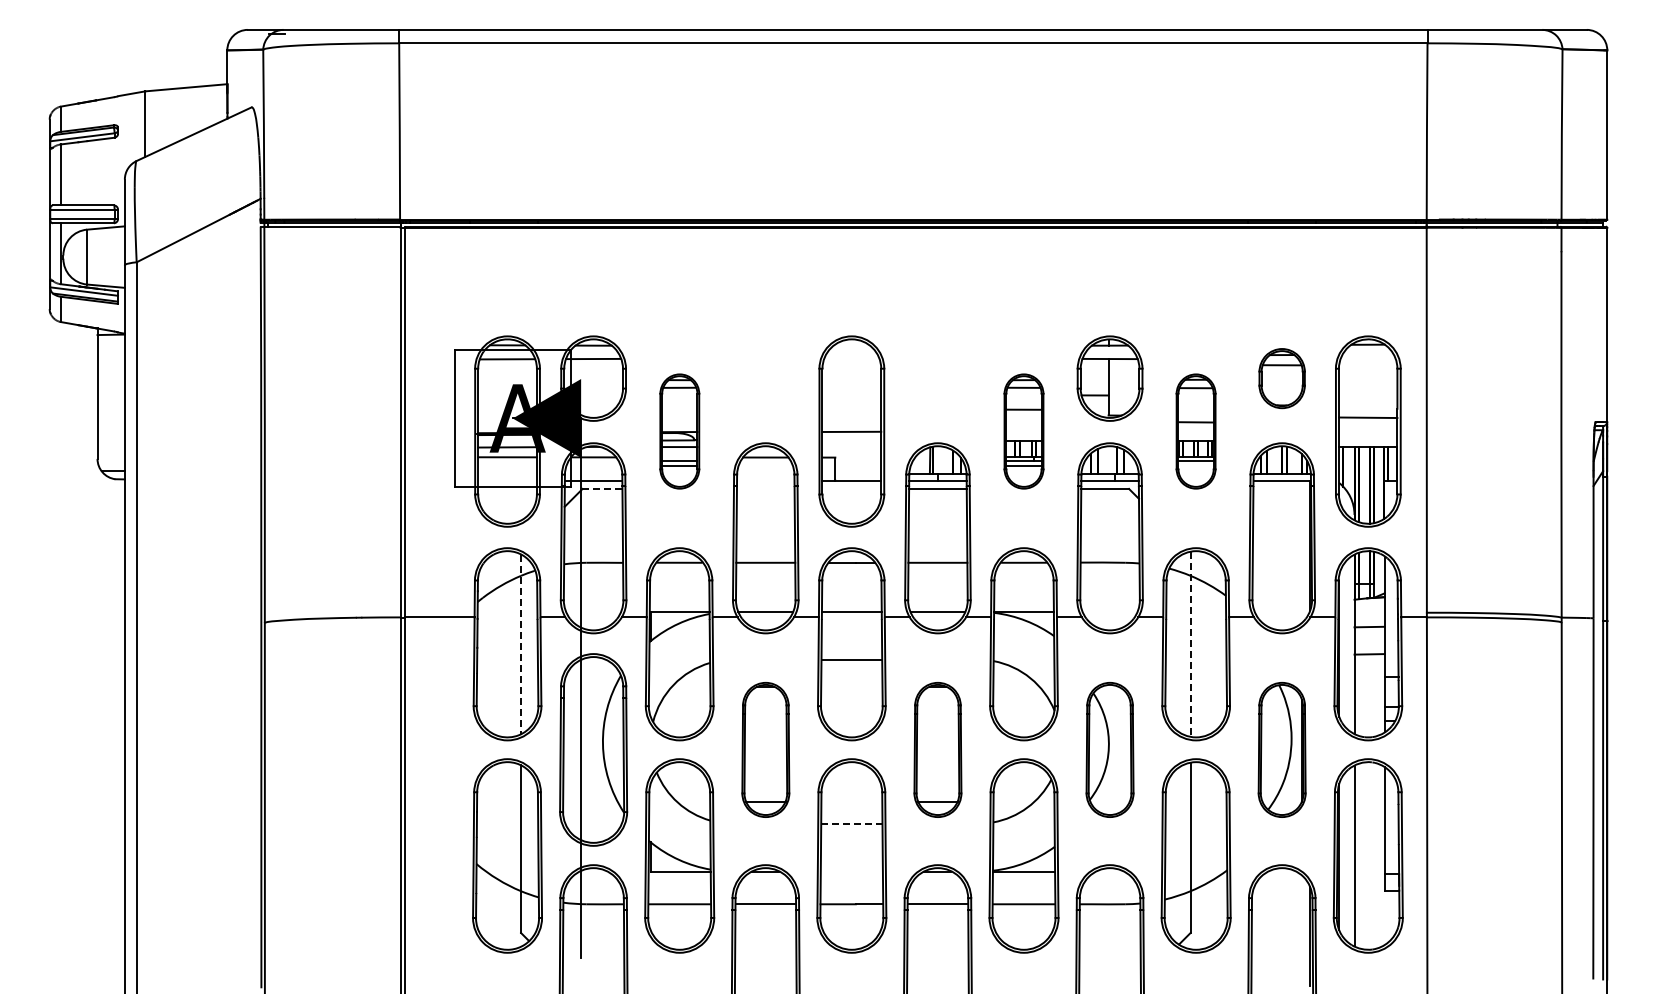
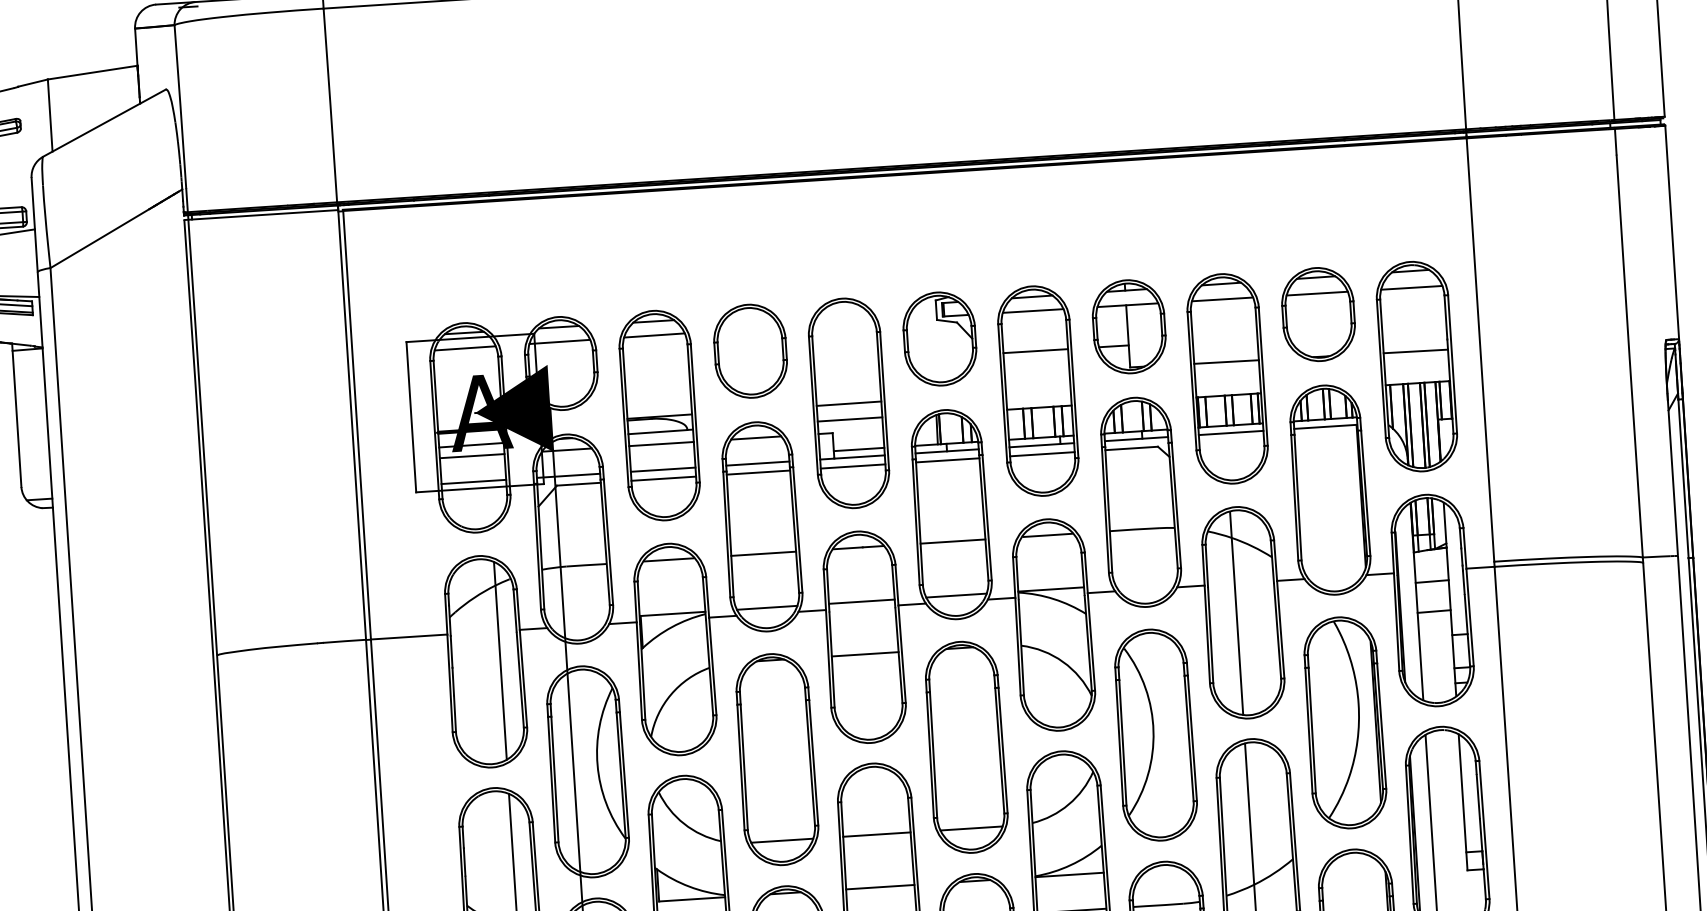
line: (1367, 359) -> (1410, 287), added
part: (765, 378) -> (750, 351), added
part: (937, 378) -> (939, 338), added
part: (1281, 378) -> (1317, 314), size x1.43
part: (679, 431) -> (659, 415), size x1.67
part: (1023, 431) -> (1037, 391), size x1.67
part: (1195, 431) -> (1226, 378), size x1.67
line: (851, 446) -> (849, 419), added
line: (858, 473) -> (859, 448), added
line: (507, 480) -> (473, 481), added
line: (765, 480) -> (757, 463), added
line: (602, 488) -> (578, 483), dashed -> solid
line: (765, 488) -> (758, 472), added
line: (851, 488) -> (852, 465), added
line: (521, 644) -> (500, 661), dashed -> solid
line: (1190, 645) -> (1236, 614), dashed -> solid
part: (765, 749) -> (776, 759), size x1.43
part: (937, 749) -> (965, 746), size x1.43
part: (1109, 749) -> (1154, 734), size x1.43
part: (1281, 749) -> (1344, 722), size x1.43
line: (851, 823) -> (876, 834), dashed -> solid
line: (851, 871) -> (879, 887), added

